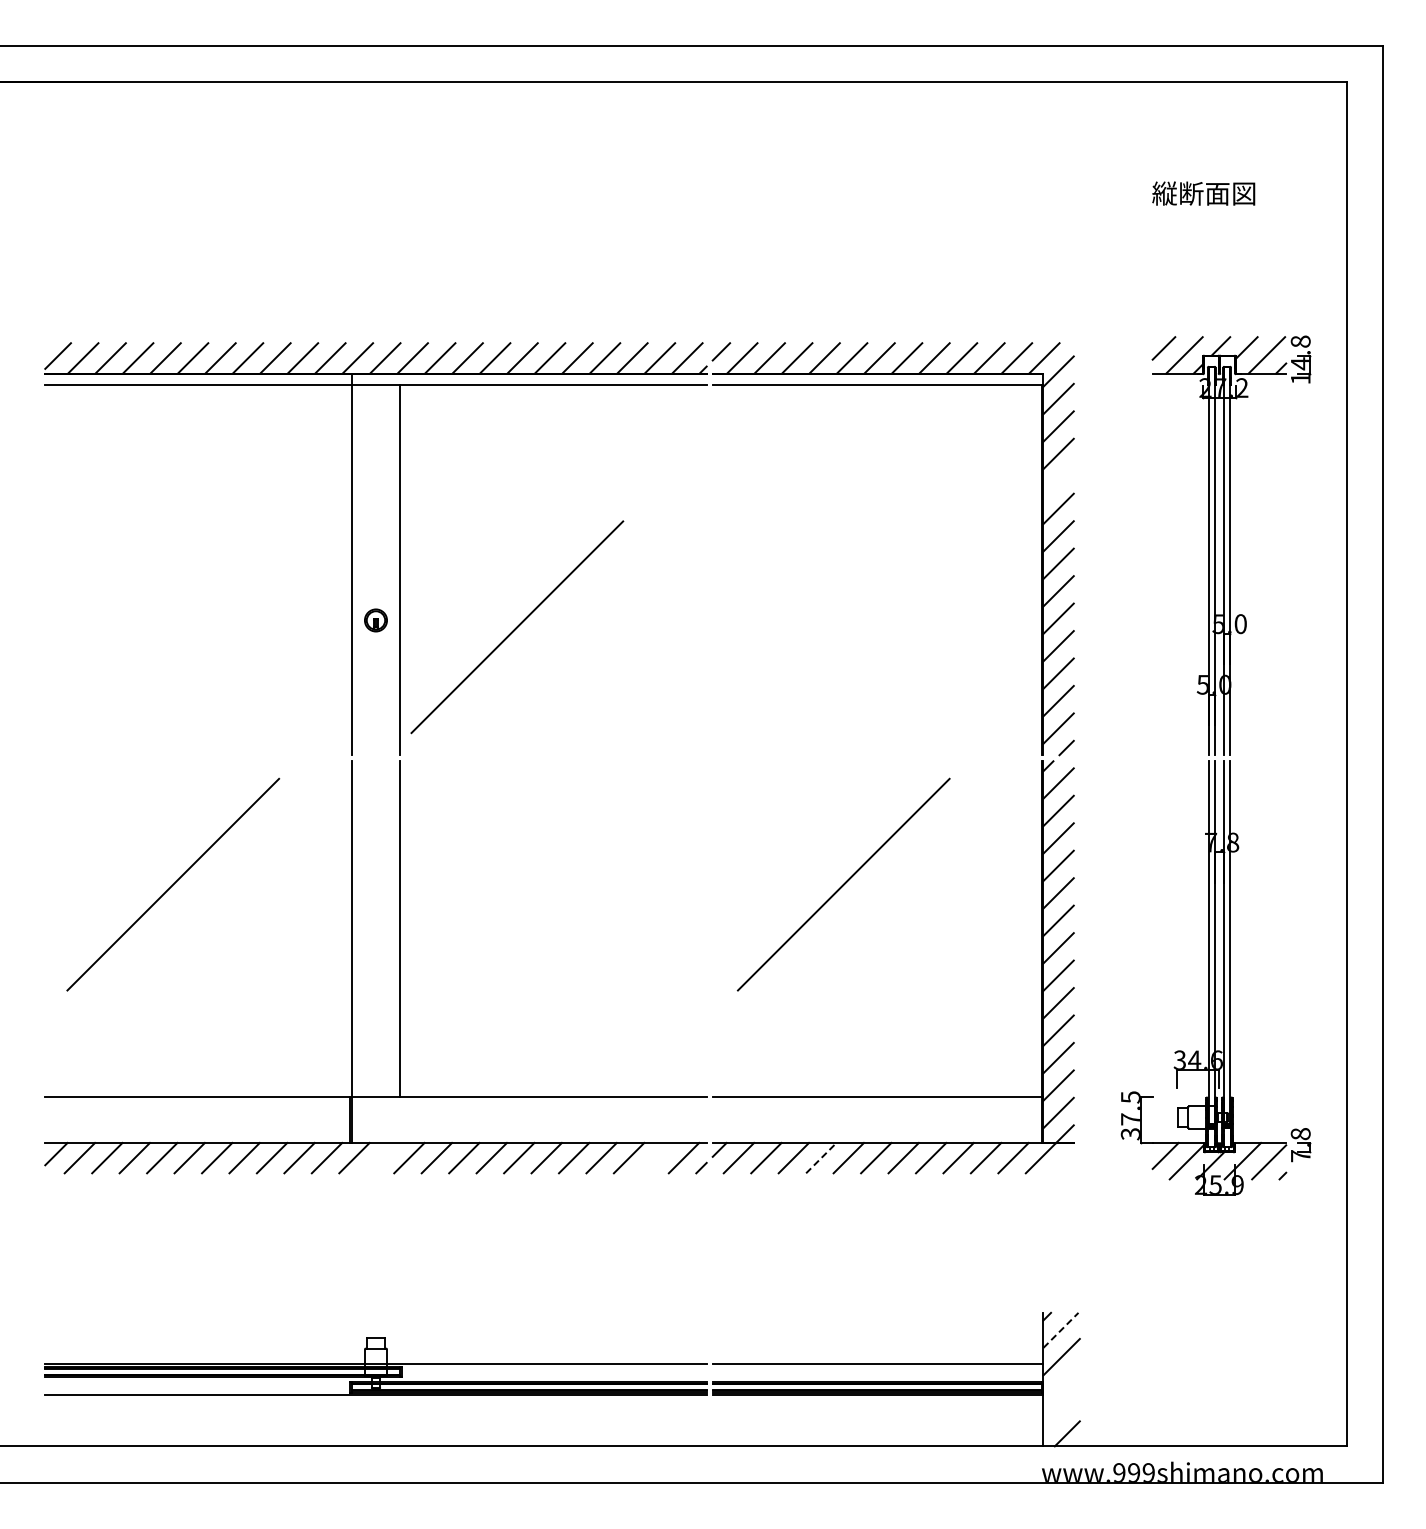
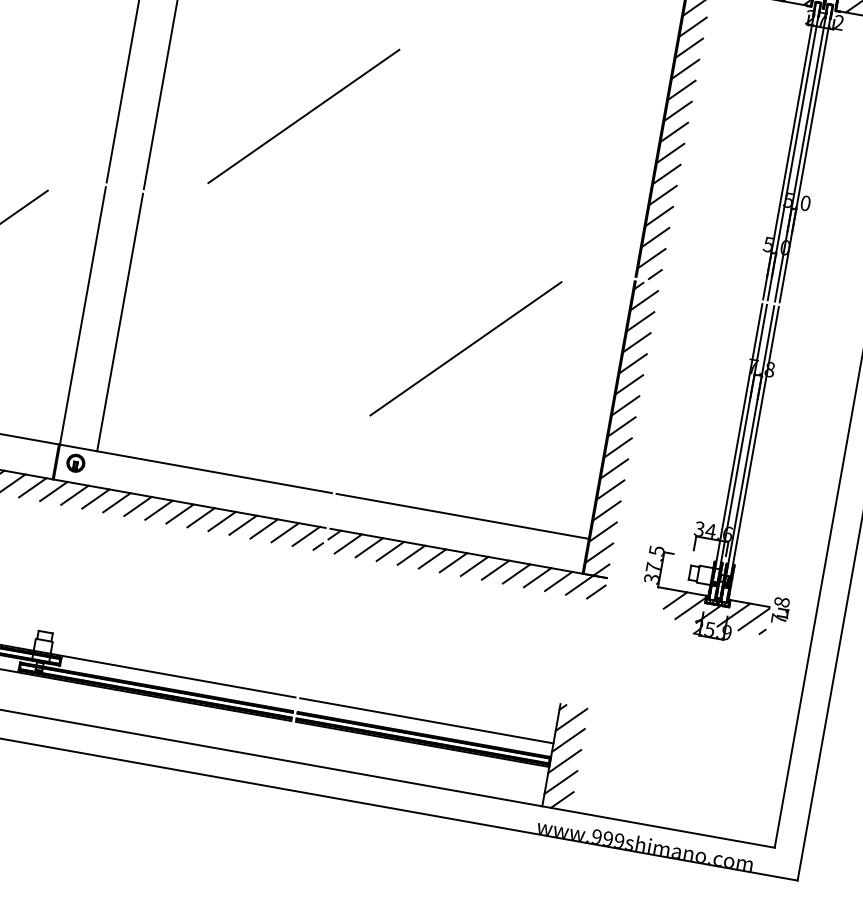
line: (1058, 481) -> (685, 69), added
part: (375, 620) -> (75, 463), moved
line: (517, 627) -> (303, 116), moved
line: (381, 1157) -> (74, 494), added
line: (656, 1157) -> (285, 532), added
line: (821, 1157) -> (411, 554), dashed -> solid
line: (1063, 1162) -> (596, 591), added
line: (1060, 1330) -> (571, 719), dashed -> solid
line: (1061, 1384) -> (564, 761), added
line: (1061, 1411) -> (560, 782), added

